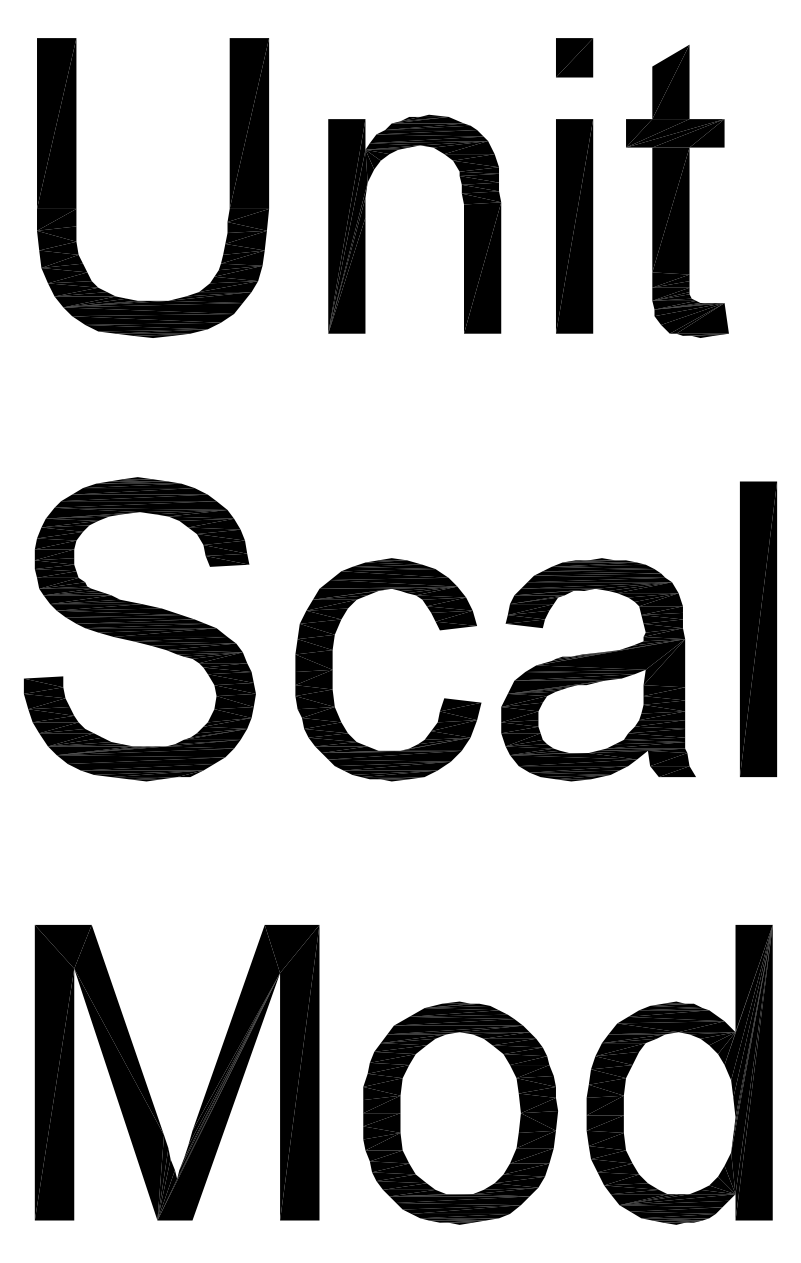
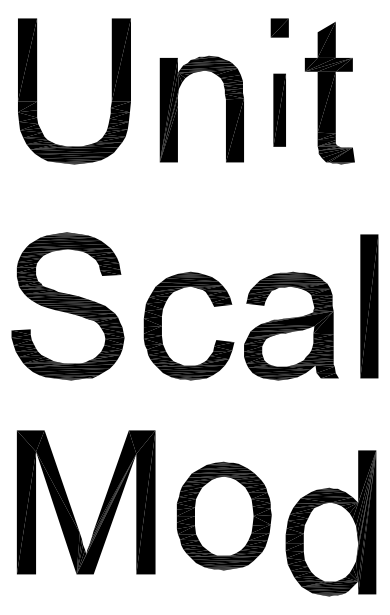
part: (573, 227) -> (279, 110), size x0.7
part: (146, 1085) -> (71, 508), moved
part: (459, 1111) -> (223, 515), moved

